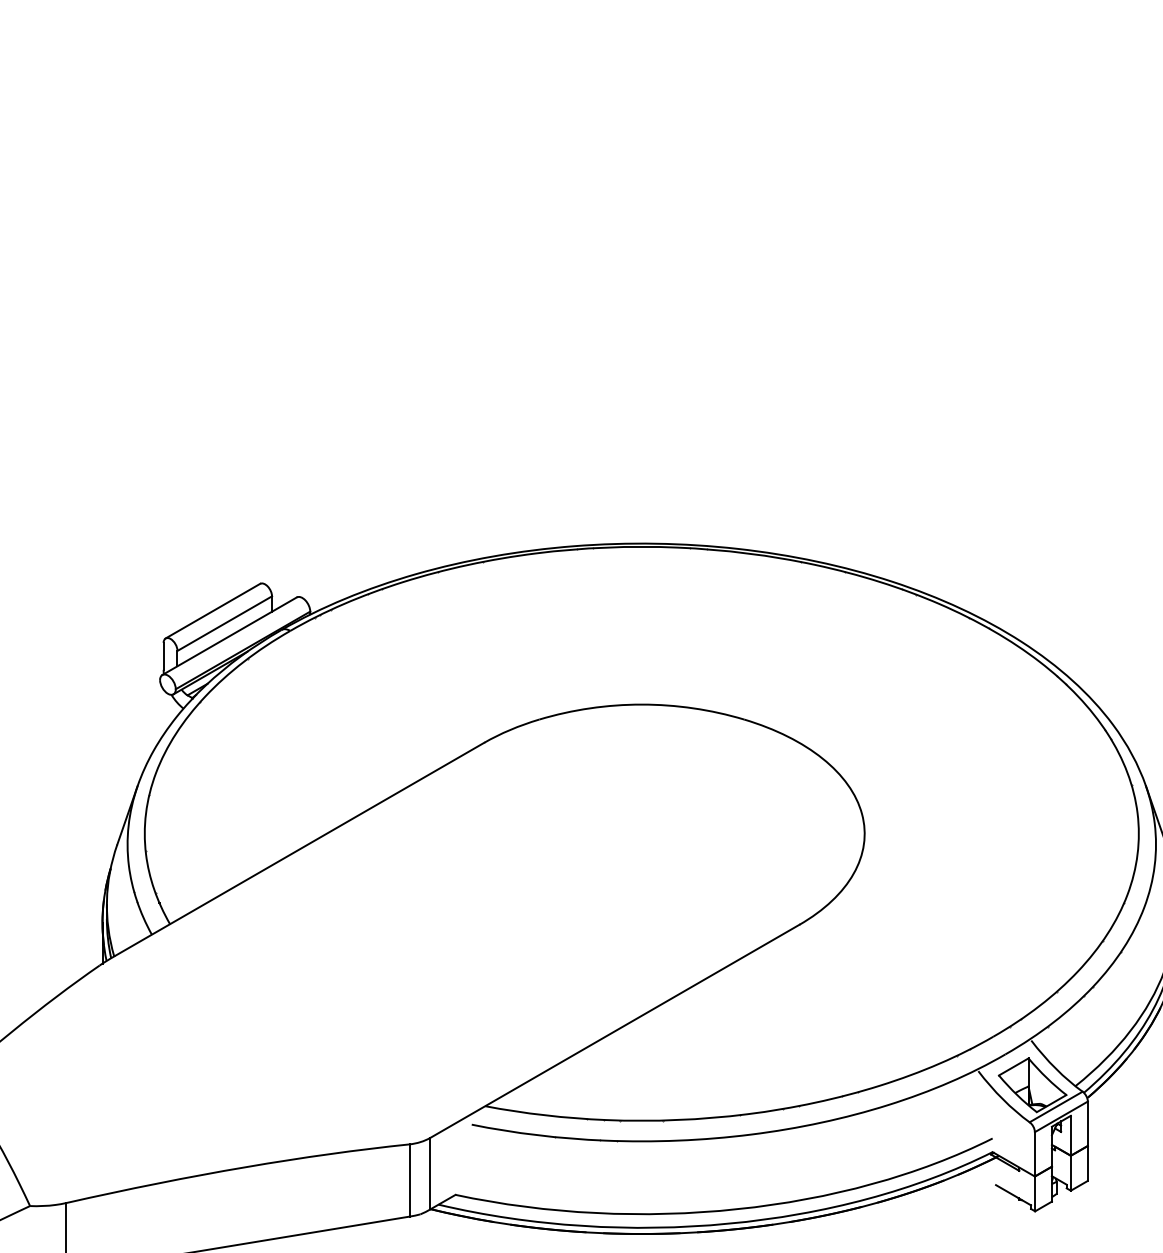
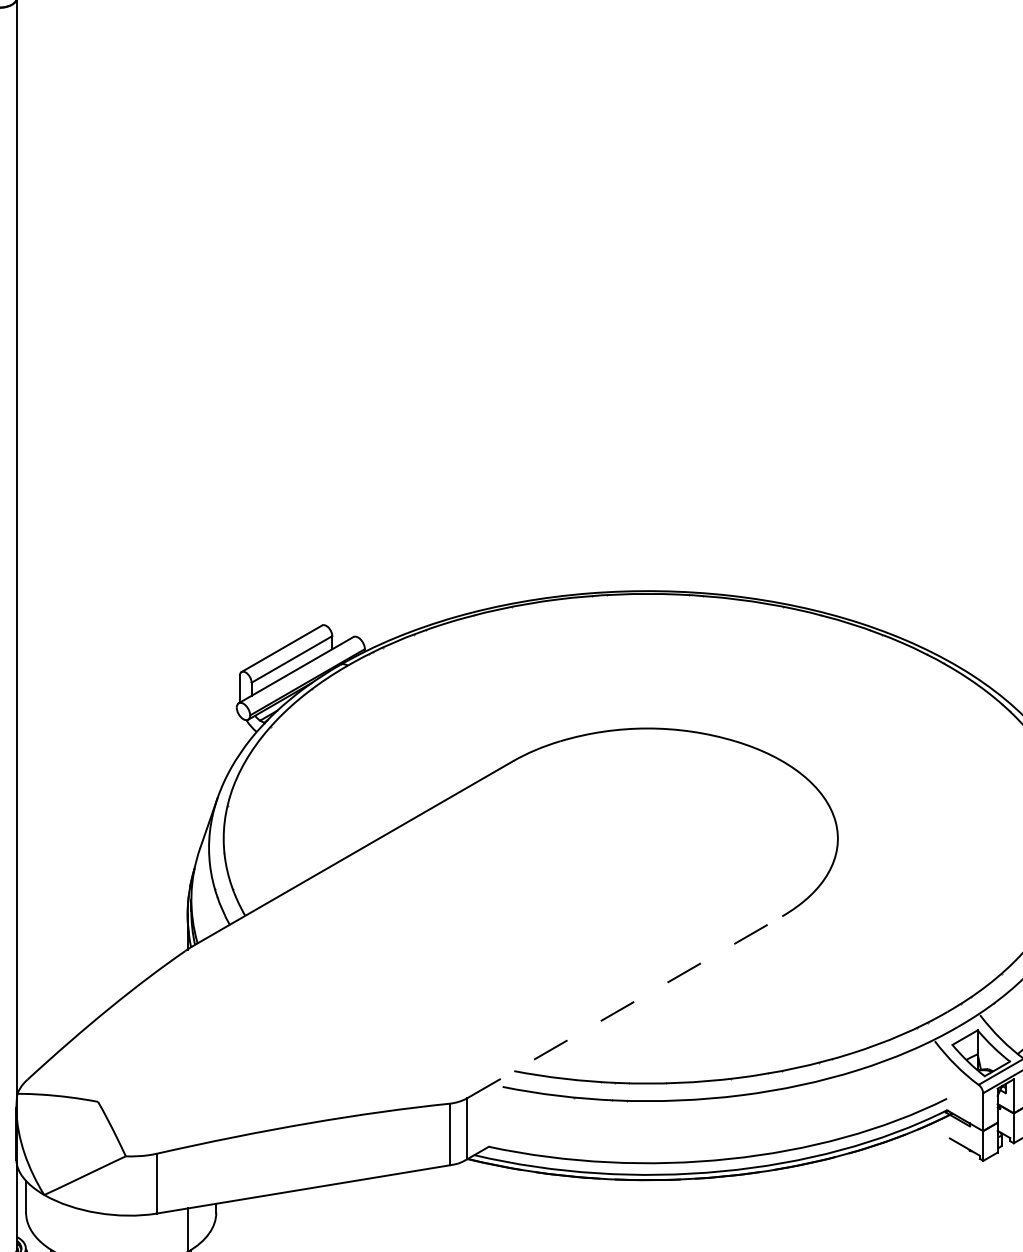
line: (614, 1031) -> (624, 1007), solid -> dashed

